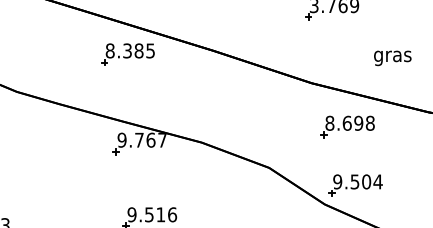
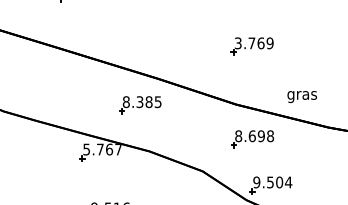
part: (128, 55) -> (140, 105), moved
text: (391, 59) -> (301, 97), moved
part: (347, 127) -> (252, 139), moved
text: (121, 140) -> (86, 149), 9.767 -> 5.767

